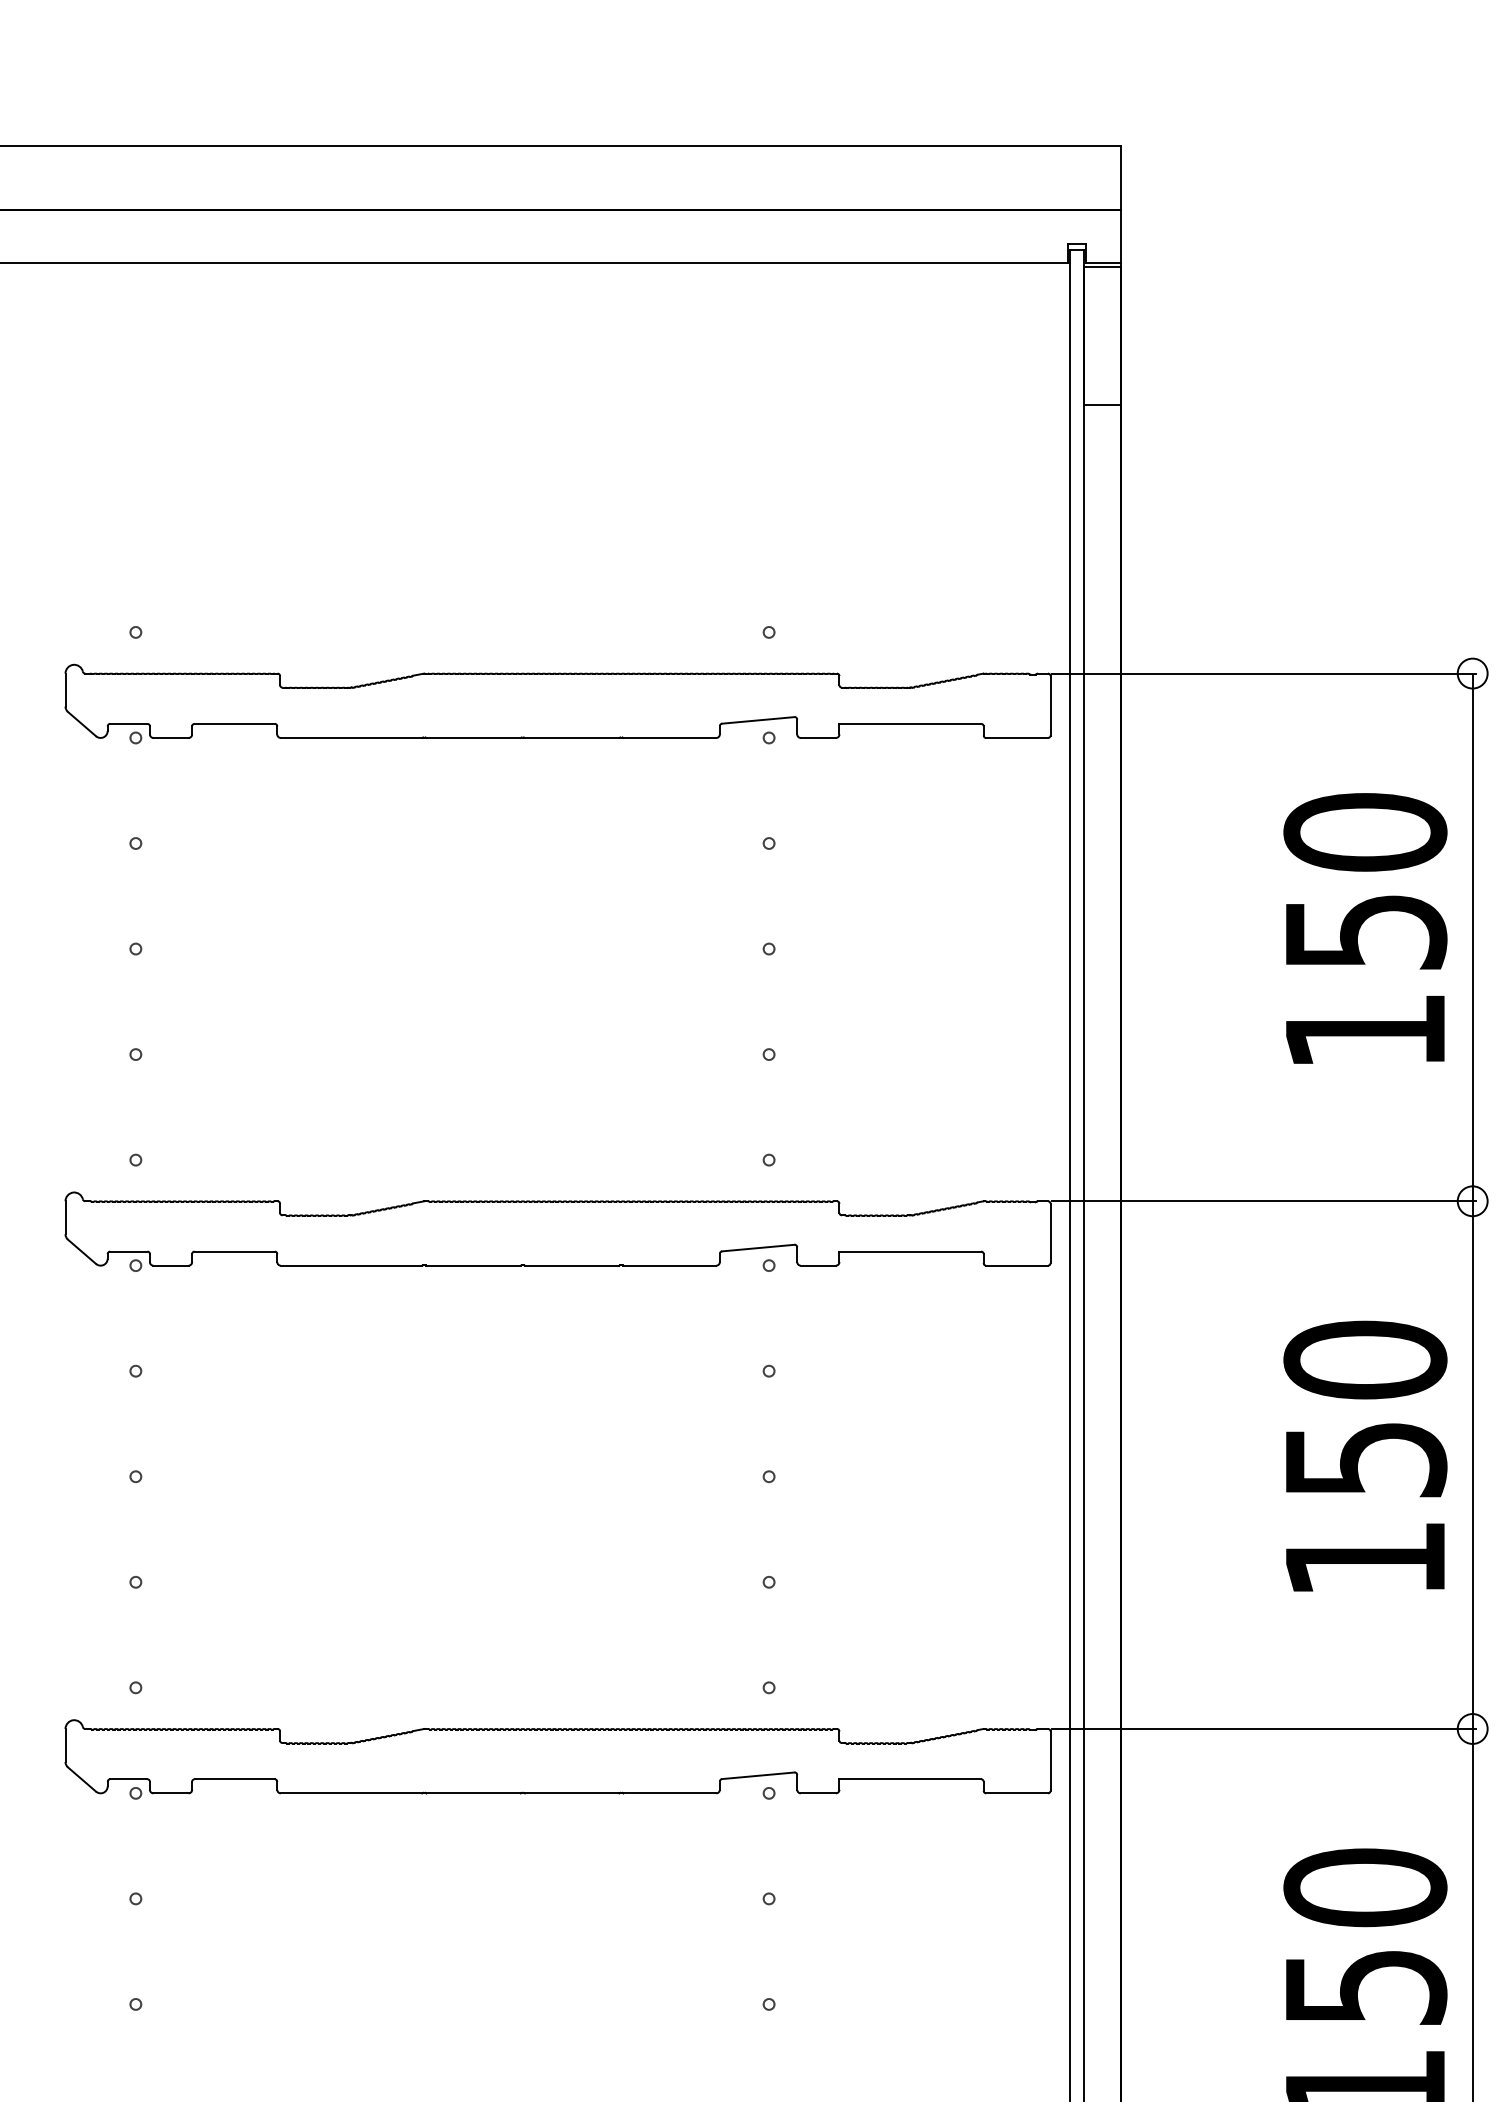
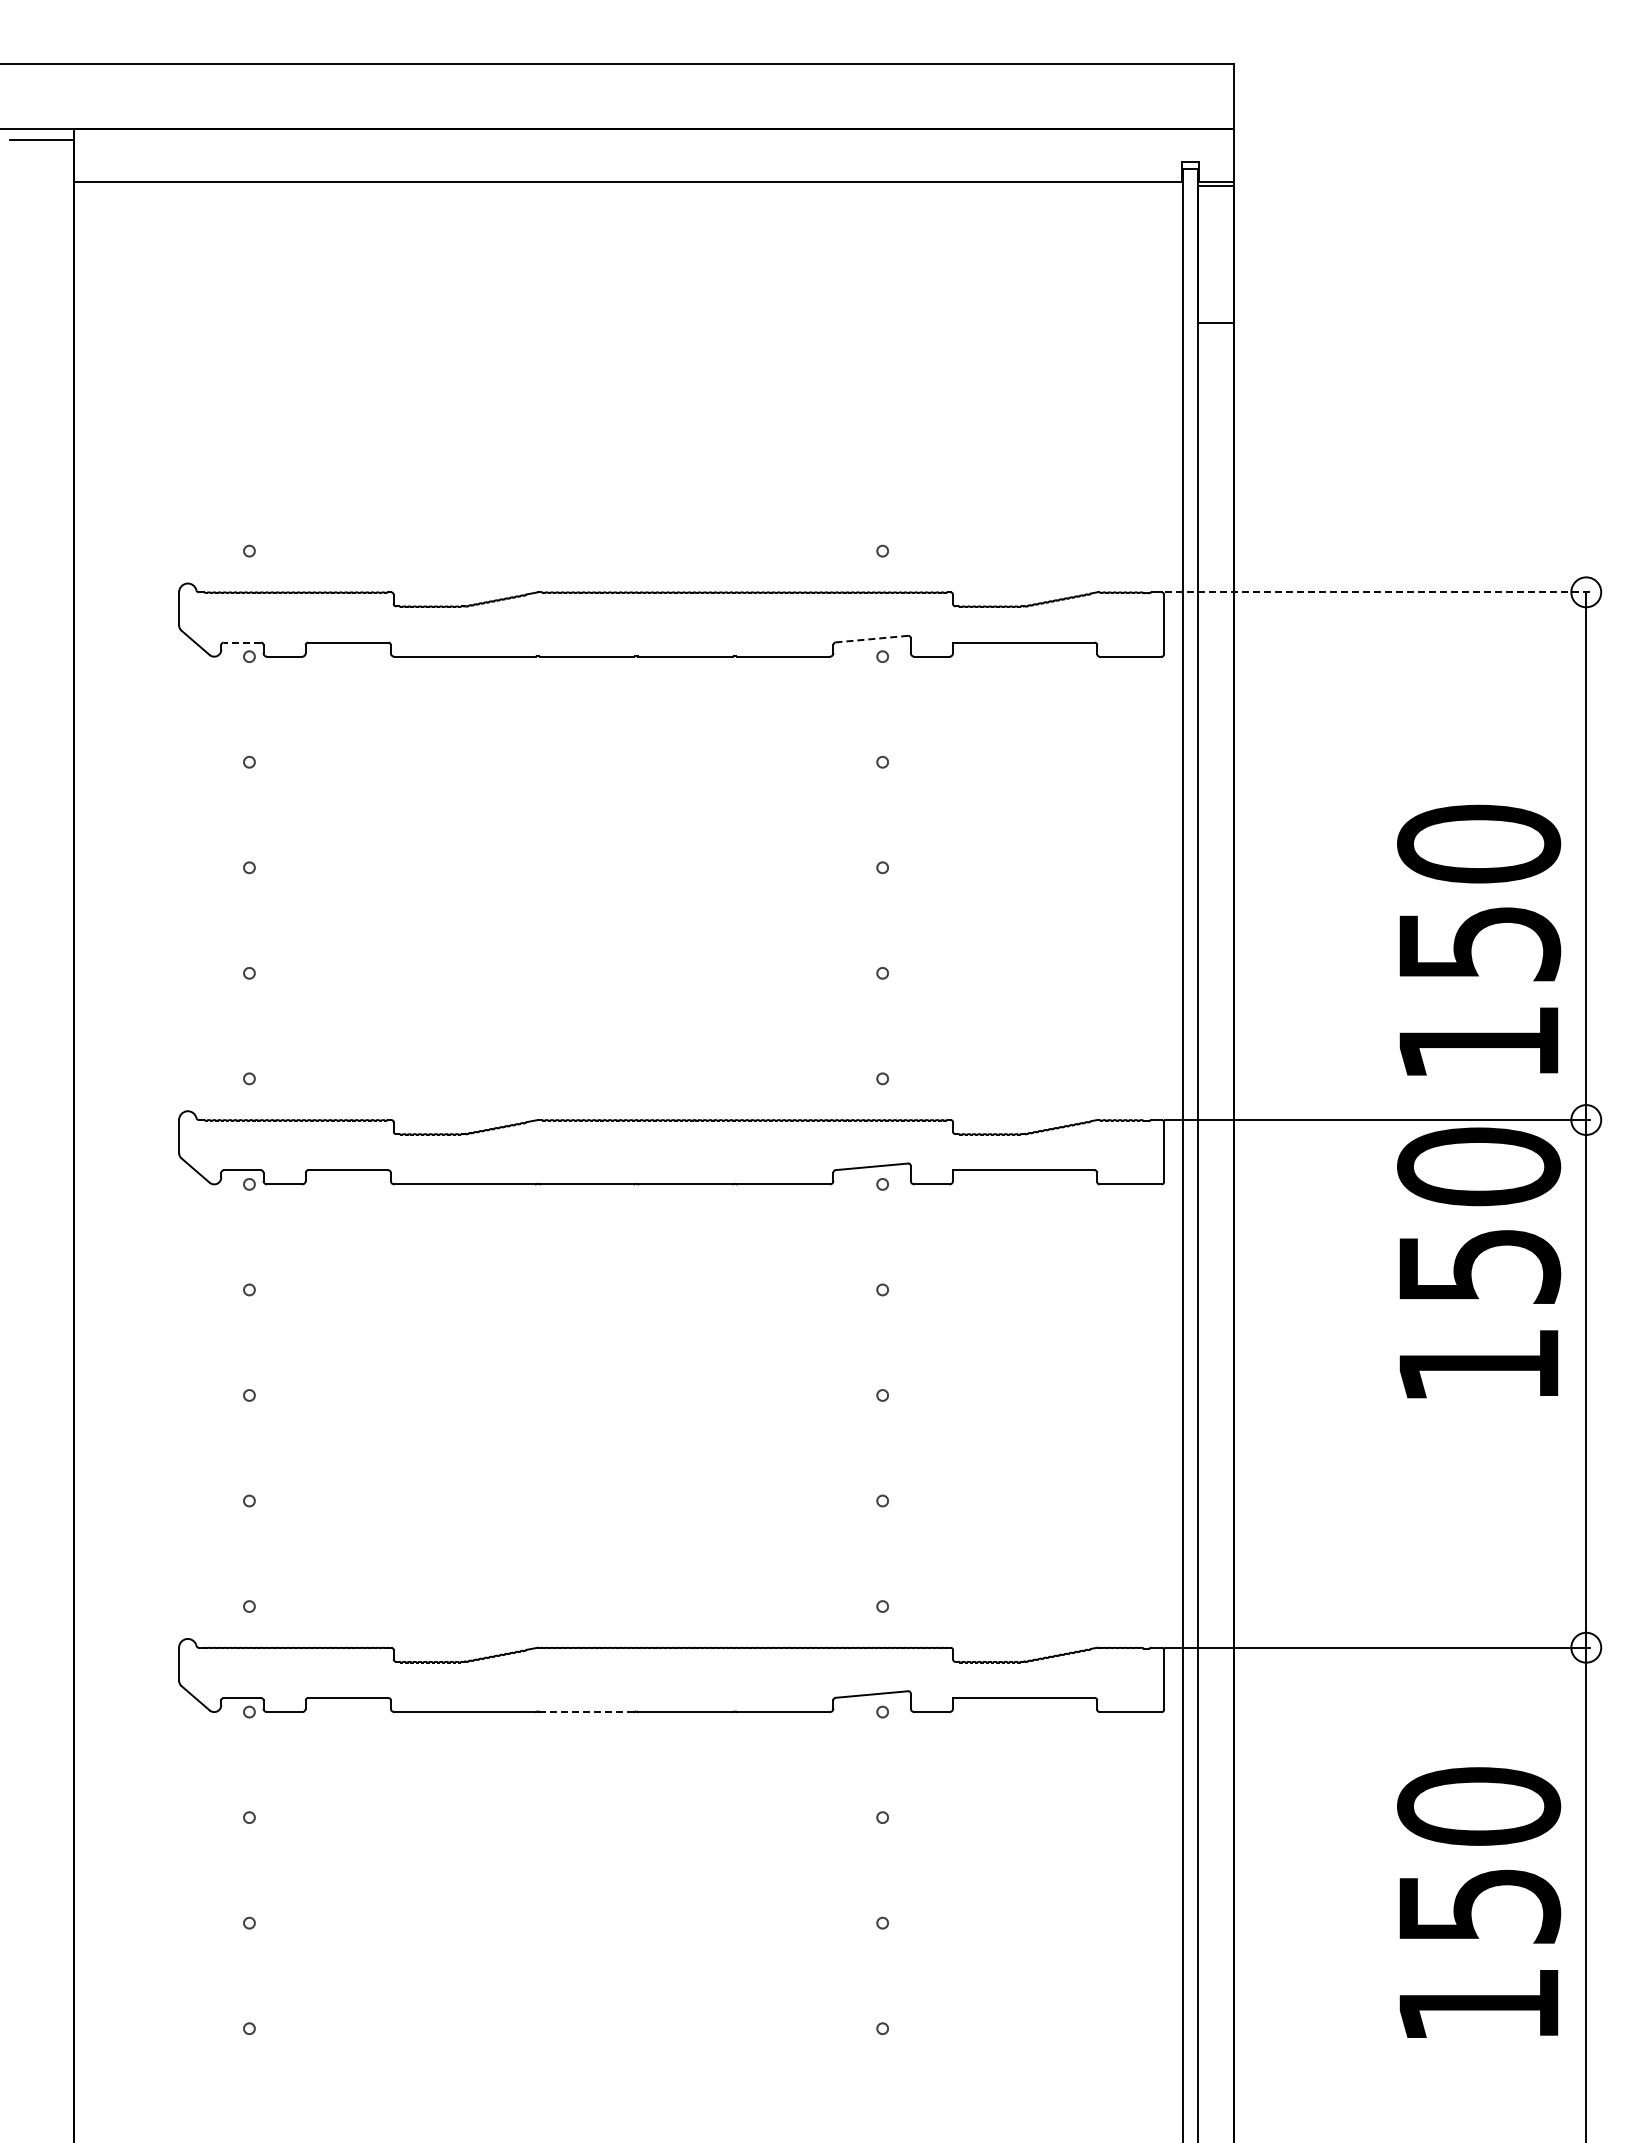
line: (1263, 673) -> (1377, 592), solid -> dashed
line: (757, 720) -> (871, 639), solid -> dashed
line: (128, 723) -> (242, 642), solid -> dashed
text: (1365, 927) -> (1479, 939), moved
text: (1365, 1455) -> (1479, 1262), moved
line: (472, 1793) -> (586, 1712), solid -> dashed

